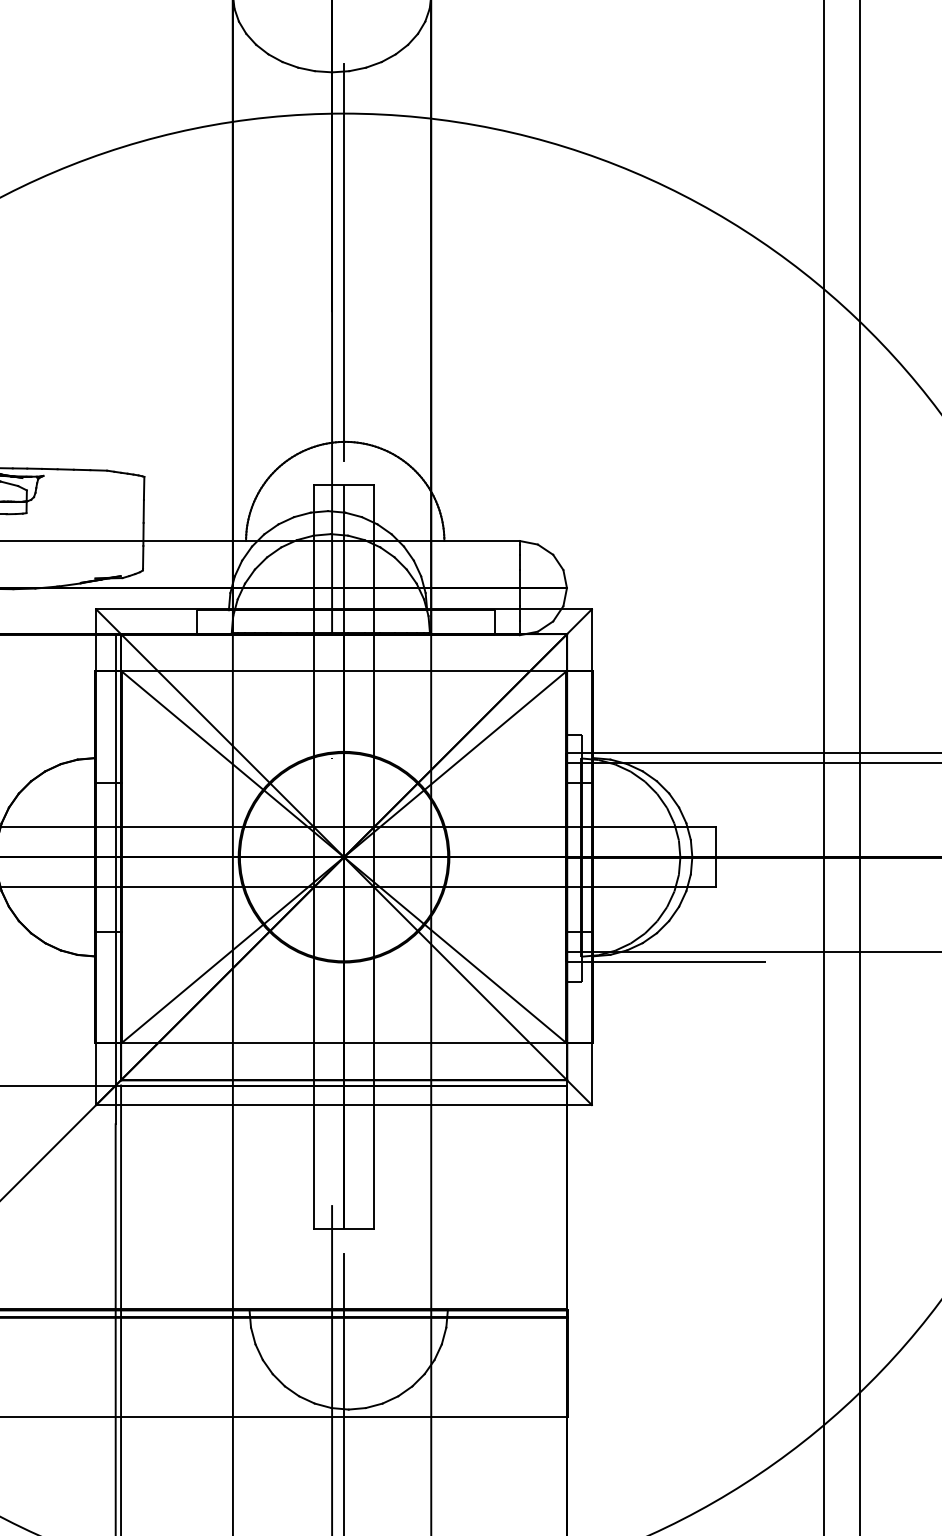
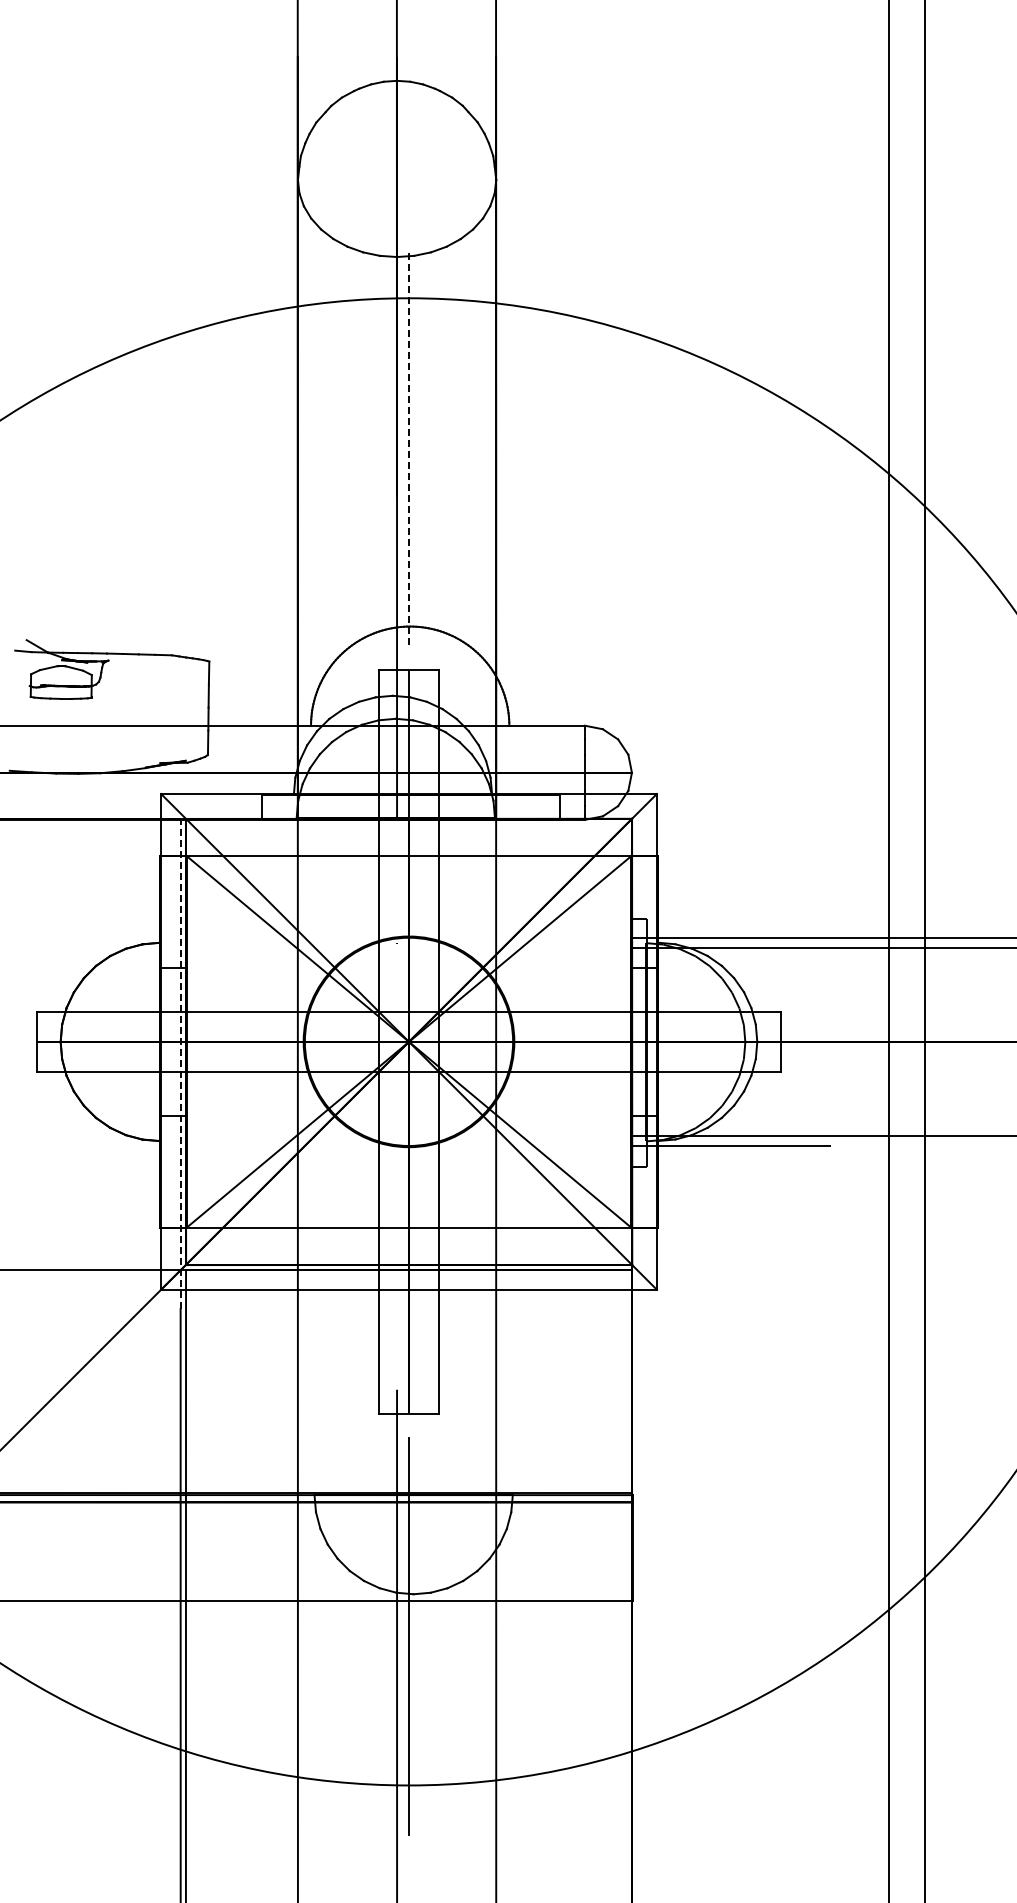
line: (344, 261) -> (409, 446), solid -> dashed
line: (115, 878) -> (180, 1063), solid -> dashed

